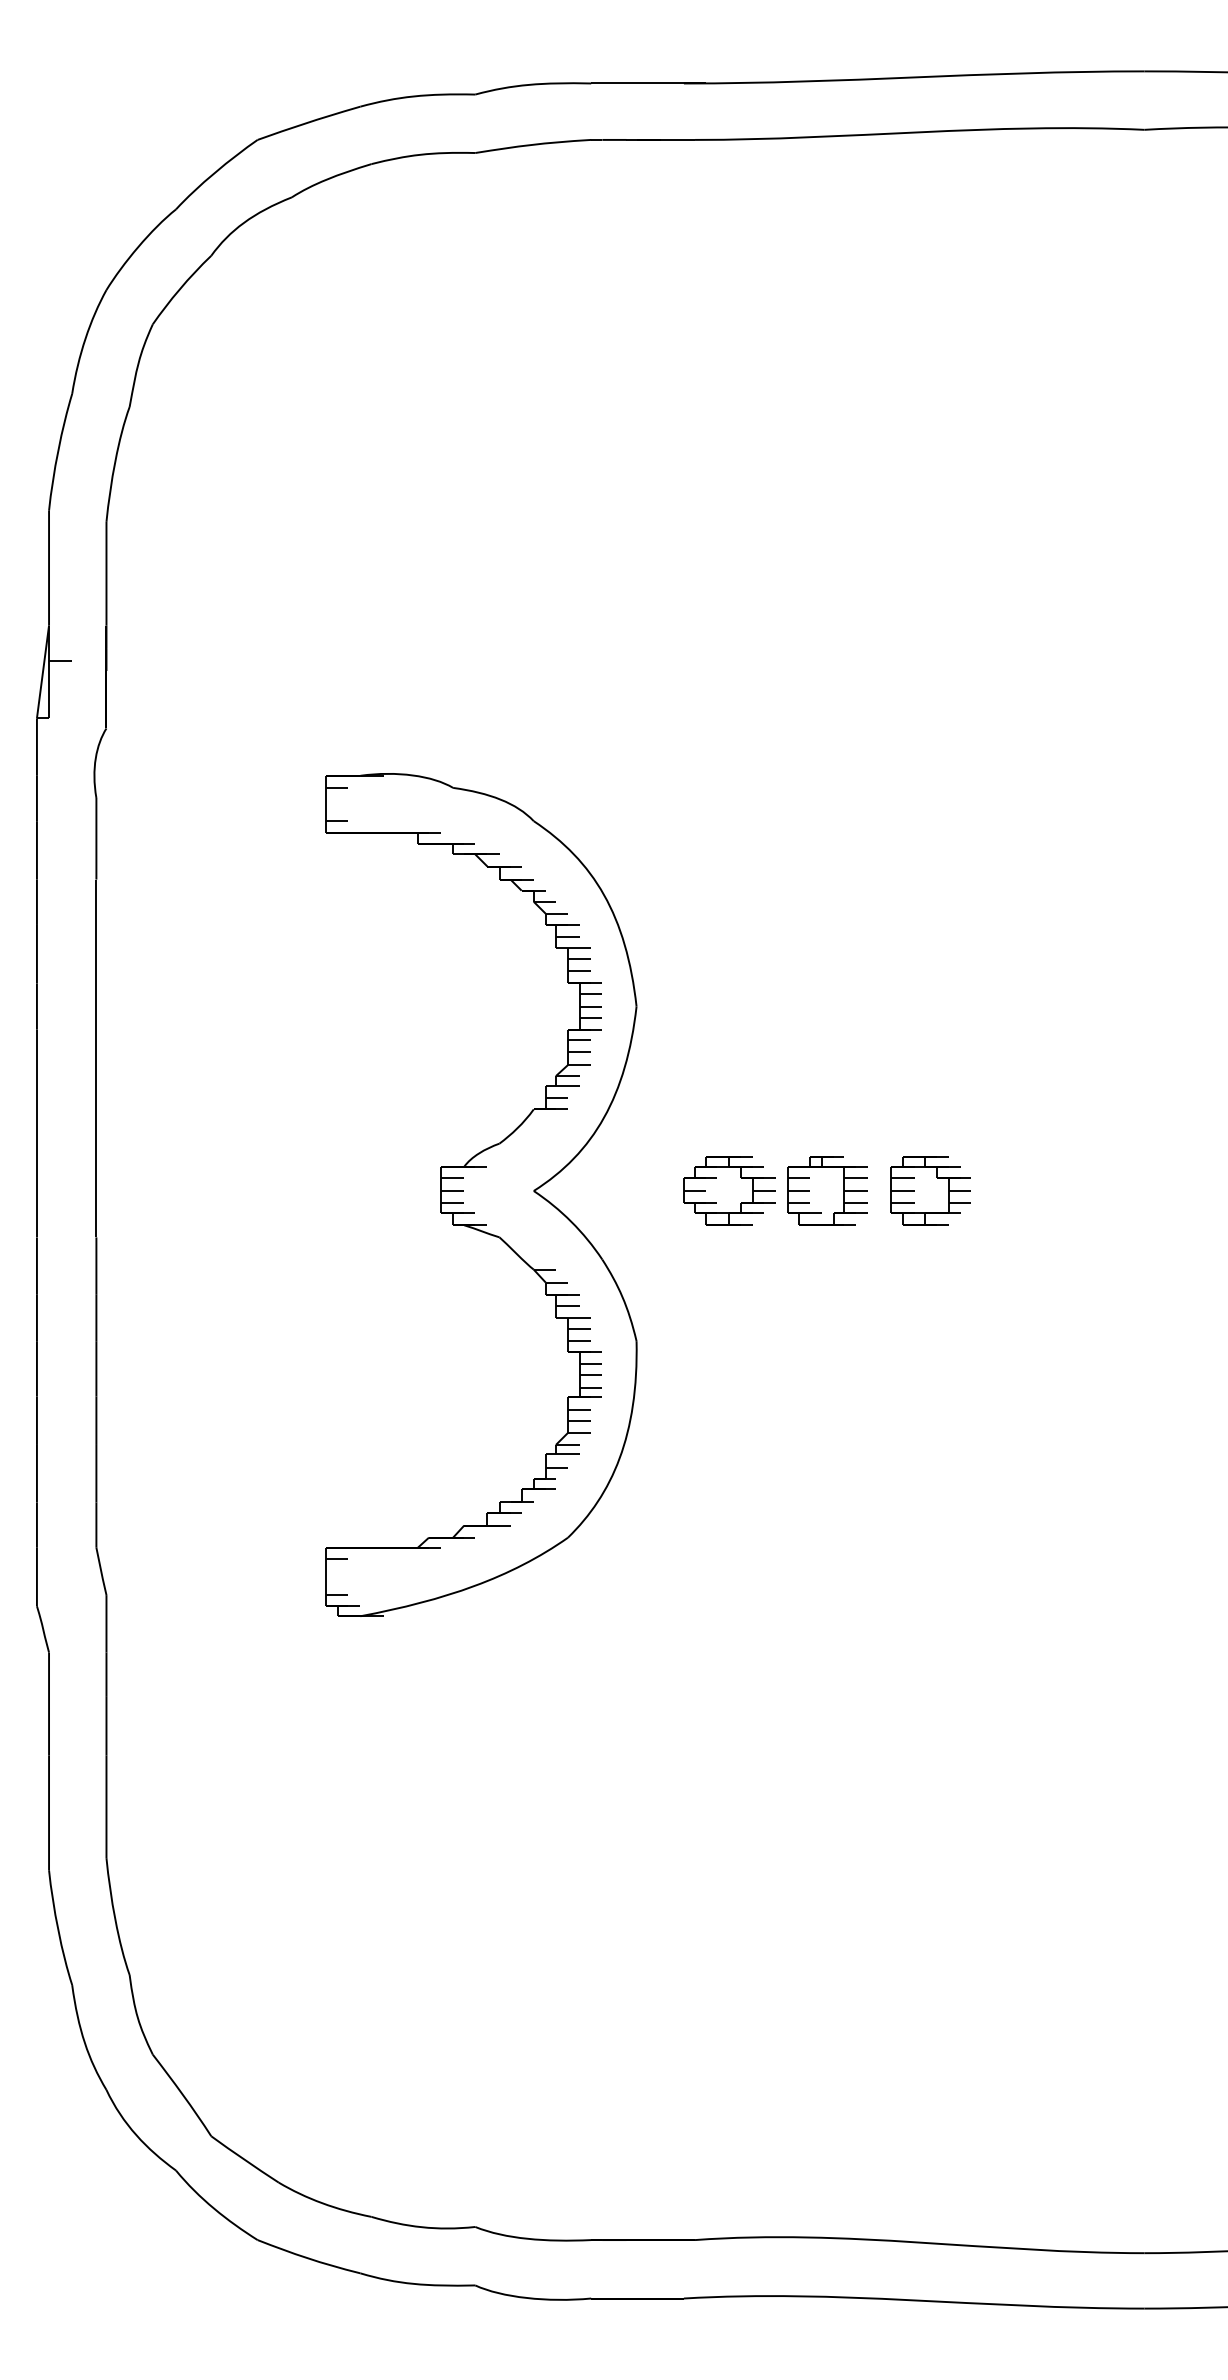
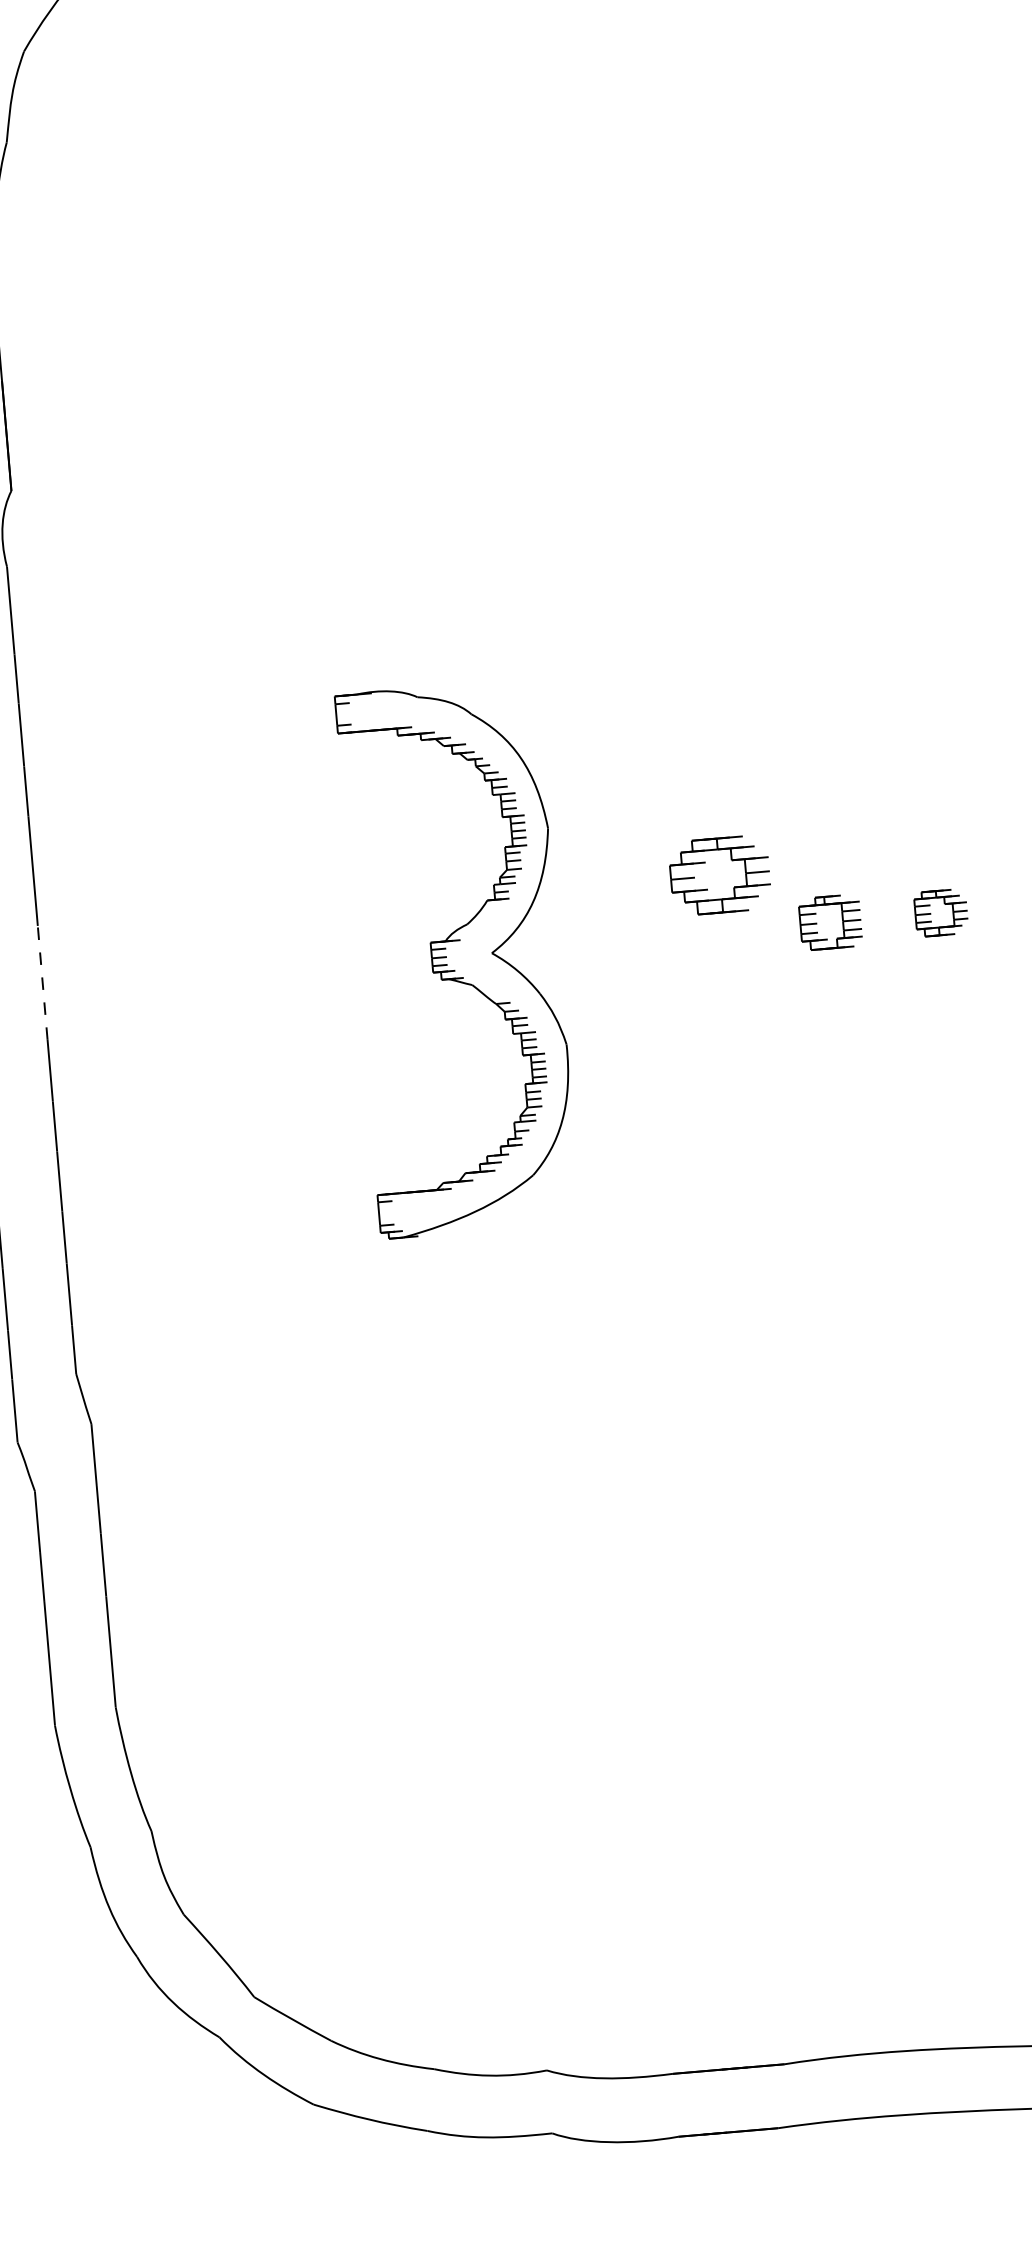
line: (96, 1184) -> (42, 982), solid -> dashed
part: (729, 1190) -> (720, 874), moved
part: (827, 1190) -> (830, 921), size x0.7
part: (930, 1190) -> (941, 912), size x0.6
part: (481, 1194) -> (458, 958), size x0.6

